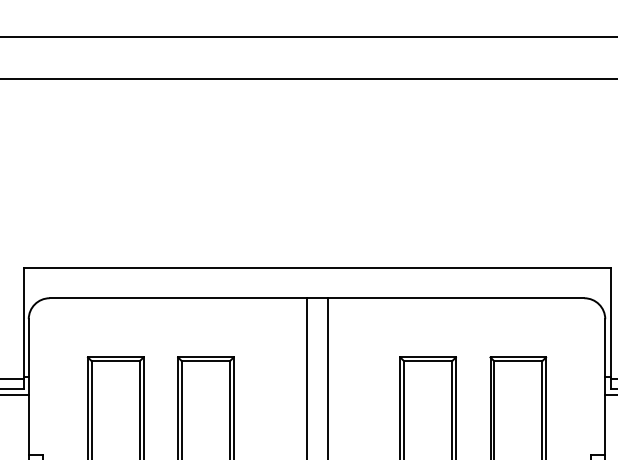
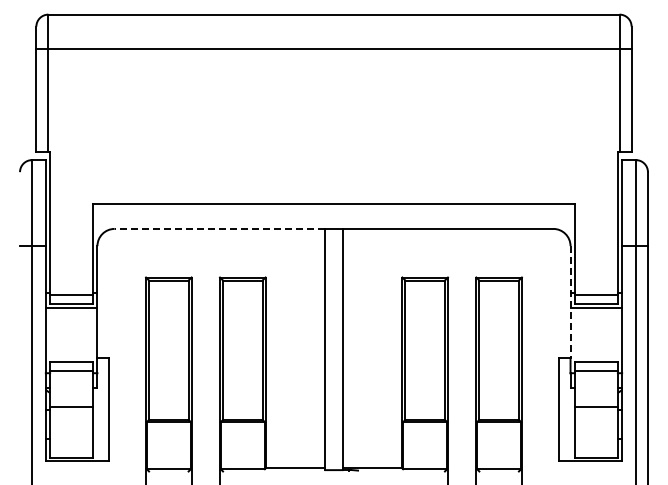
line: (177, 297) -> (219, 228), solid -> dashed
line: (605, 387) -> (570, 302), solid -> dashed

